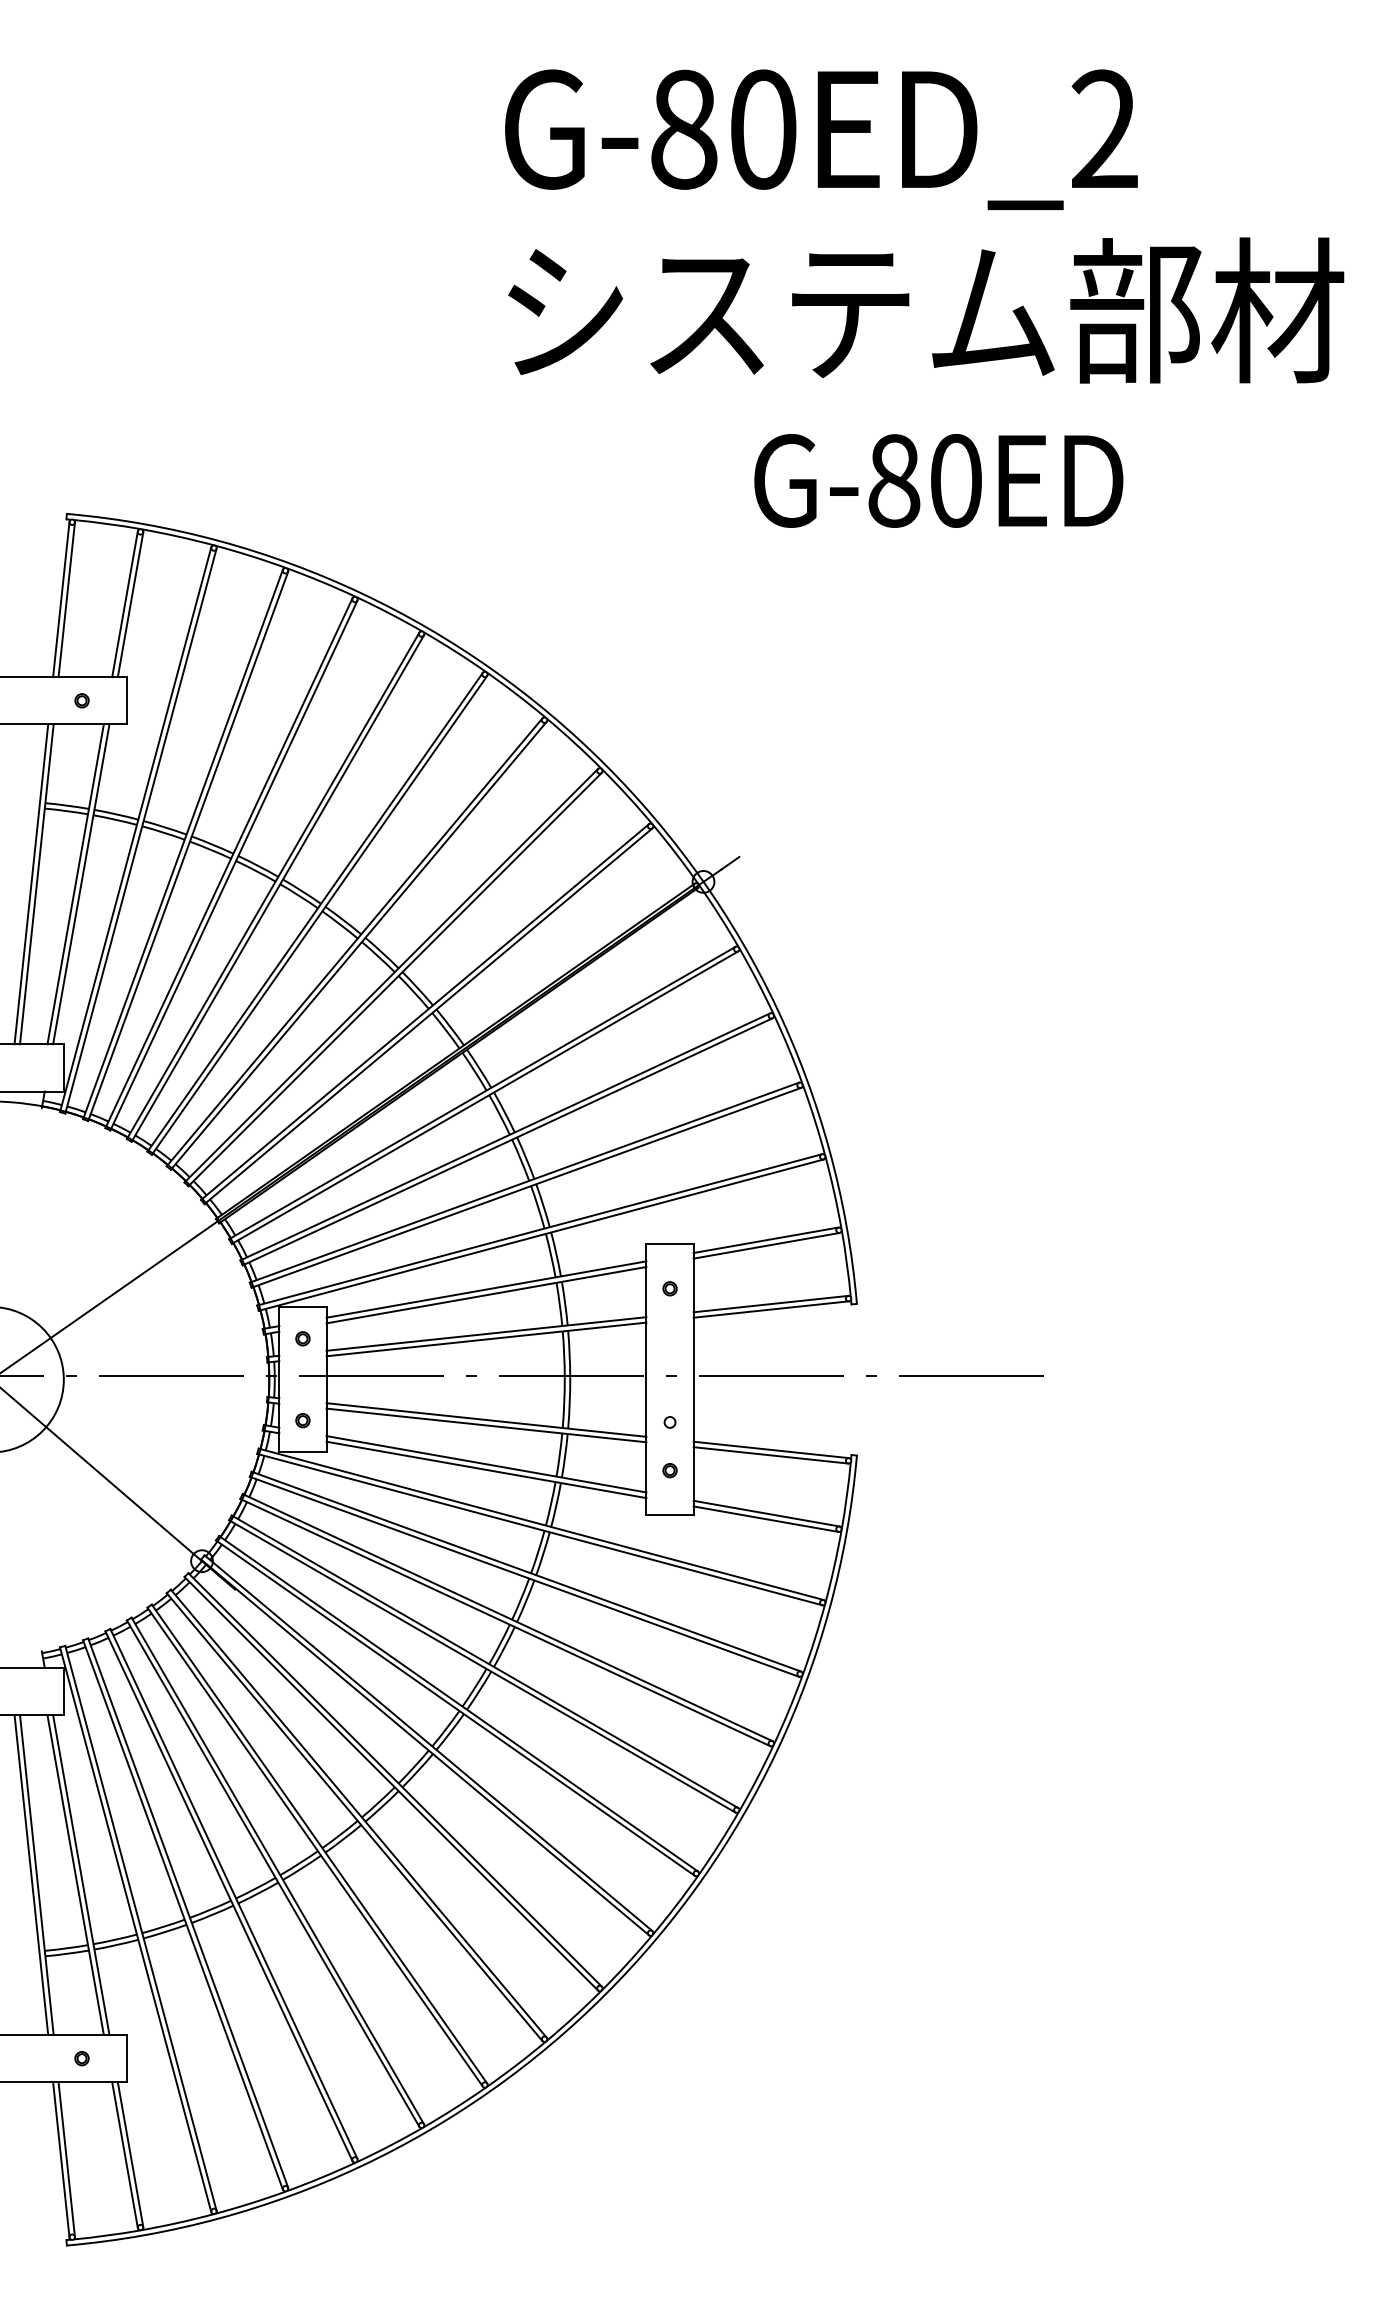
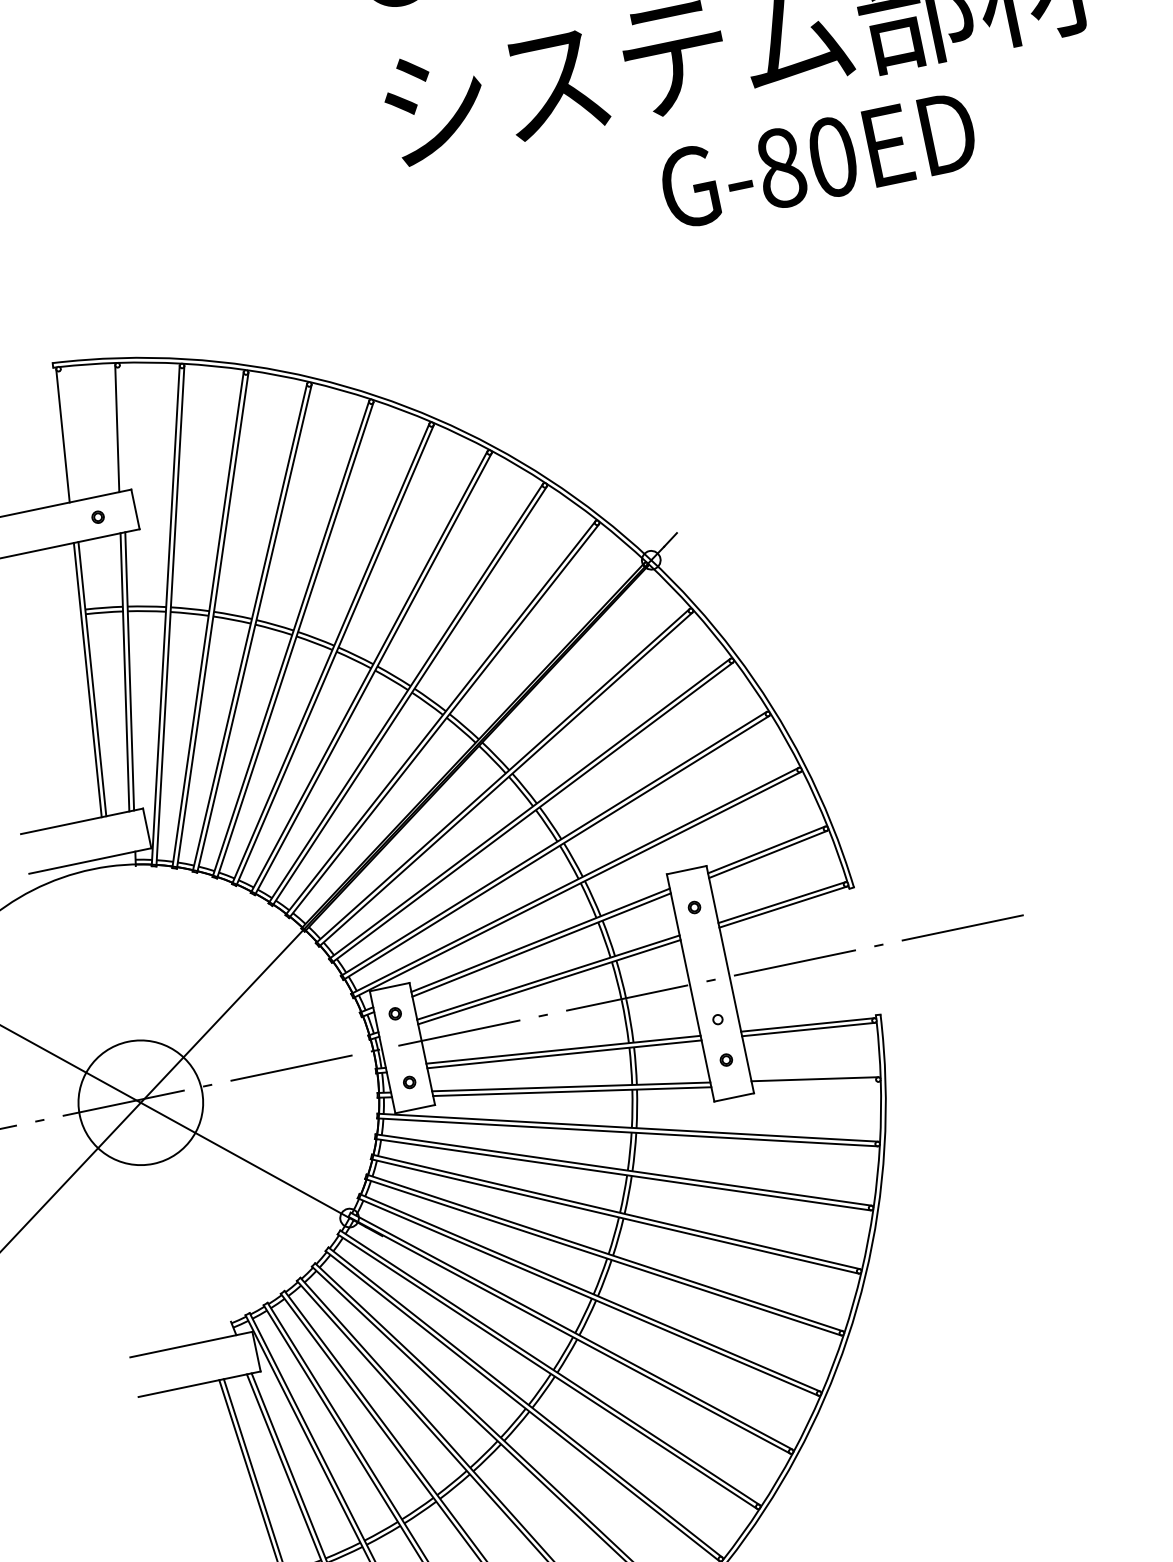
text: (938, 480) -> (818, 159), moved
line: (66, 599) -> (67, 434), removed
line: (130, 604) -> (121, 427), removed
line: (765, 1518) -> (814, 1083), removed

